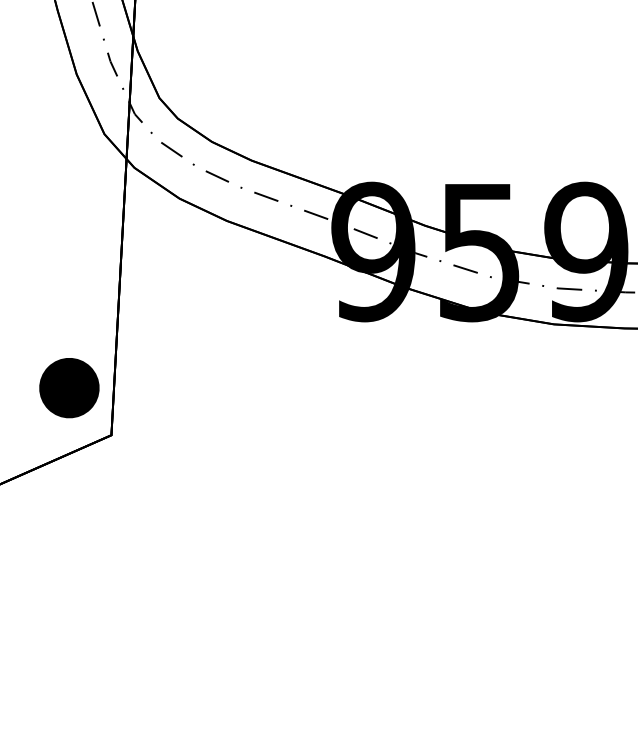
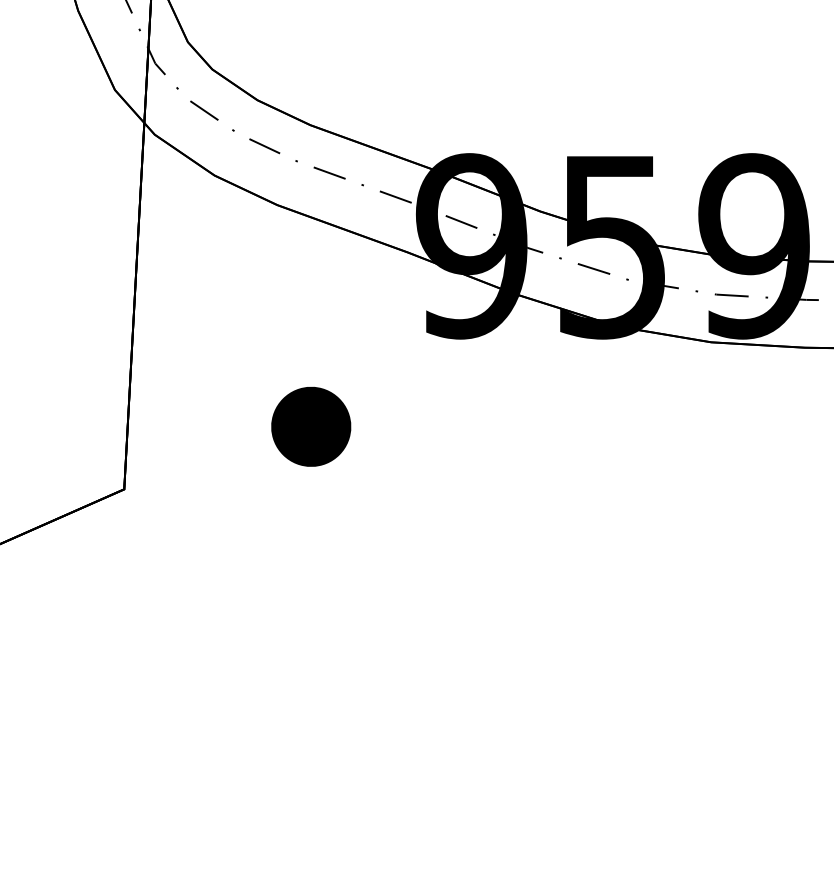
part: (69, 388) -> (311, 427), moved

